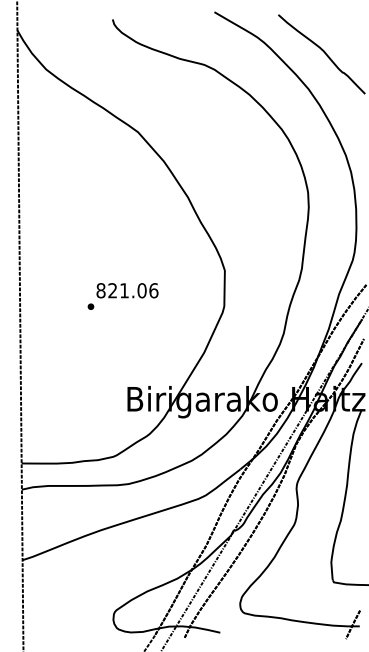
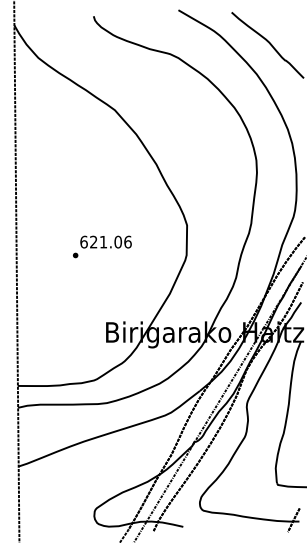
text: (100, 290) -> (83, 241), 821.06 -> 621.06

